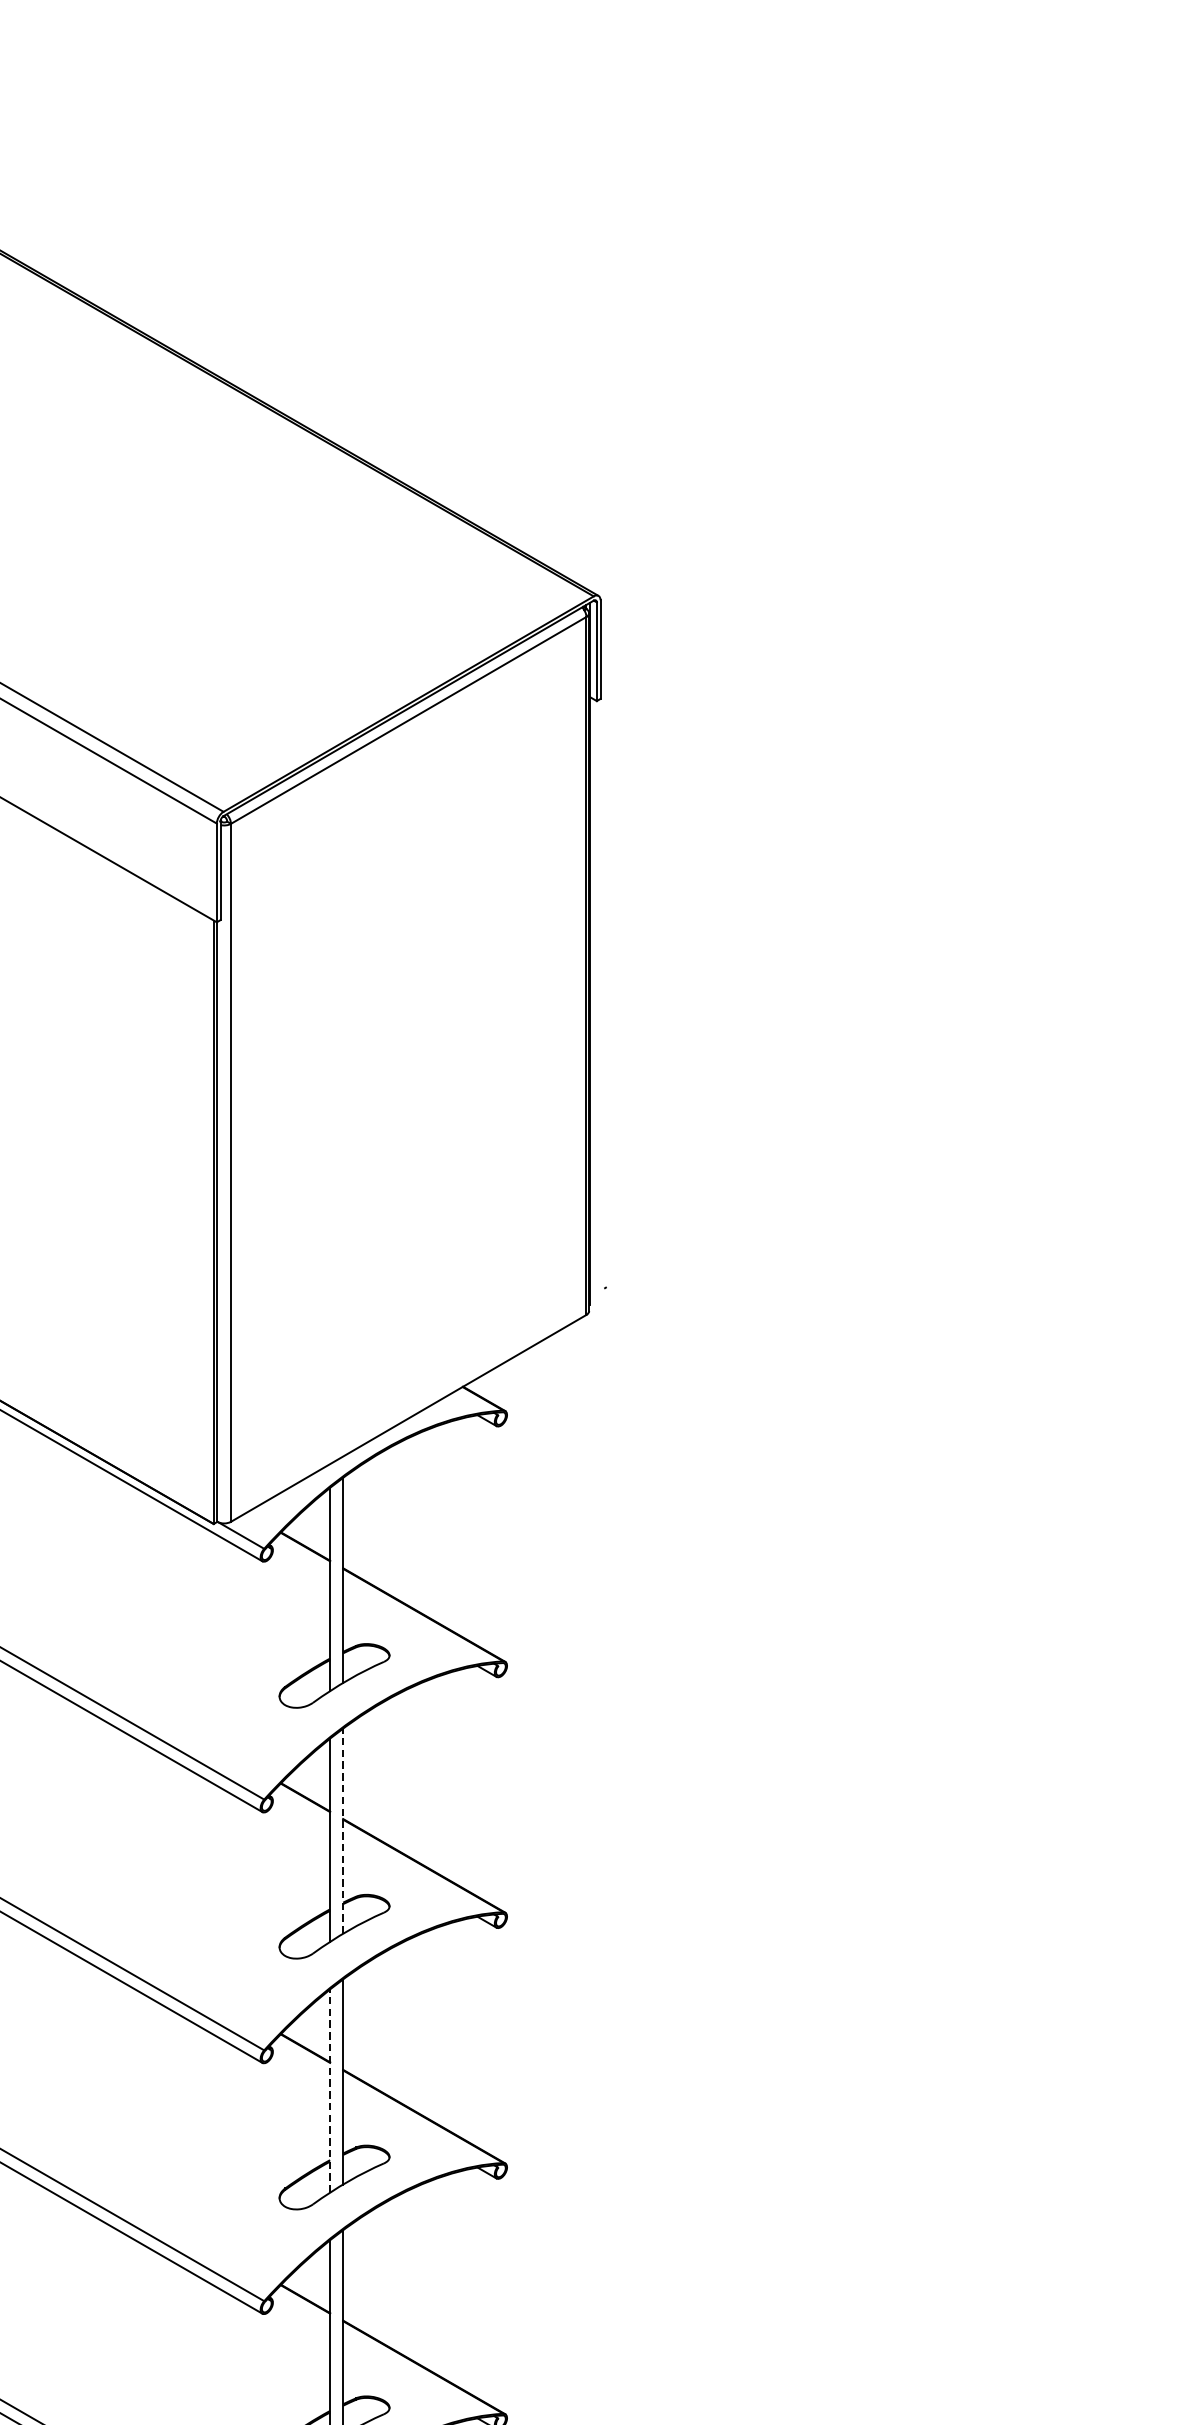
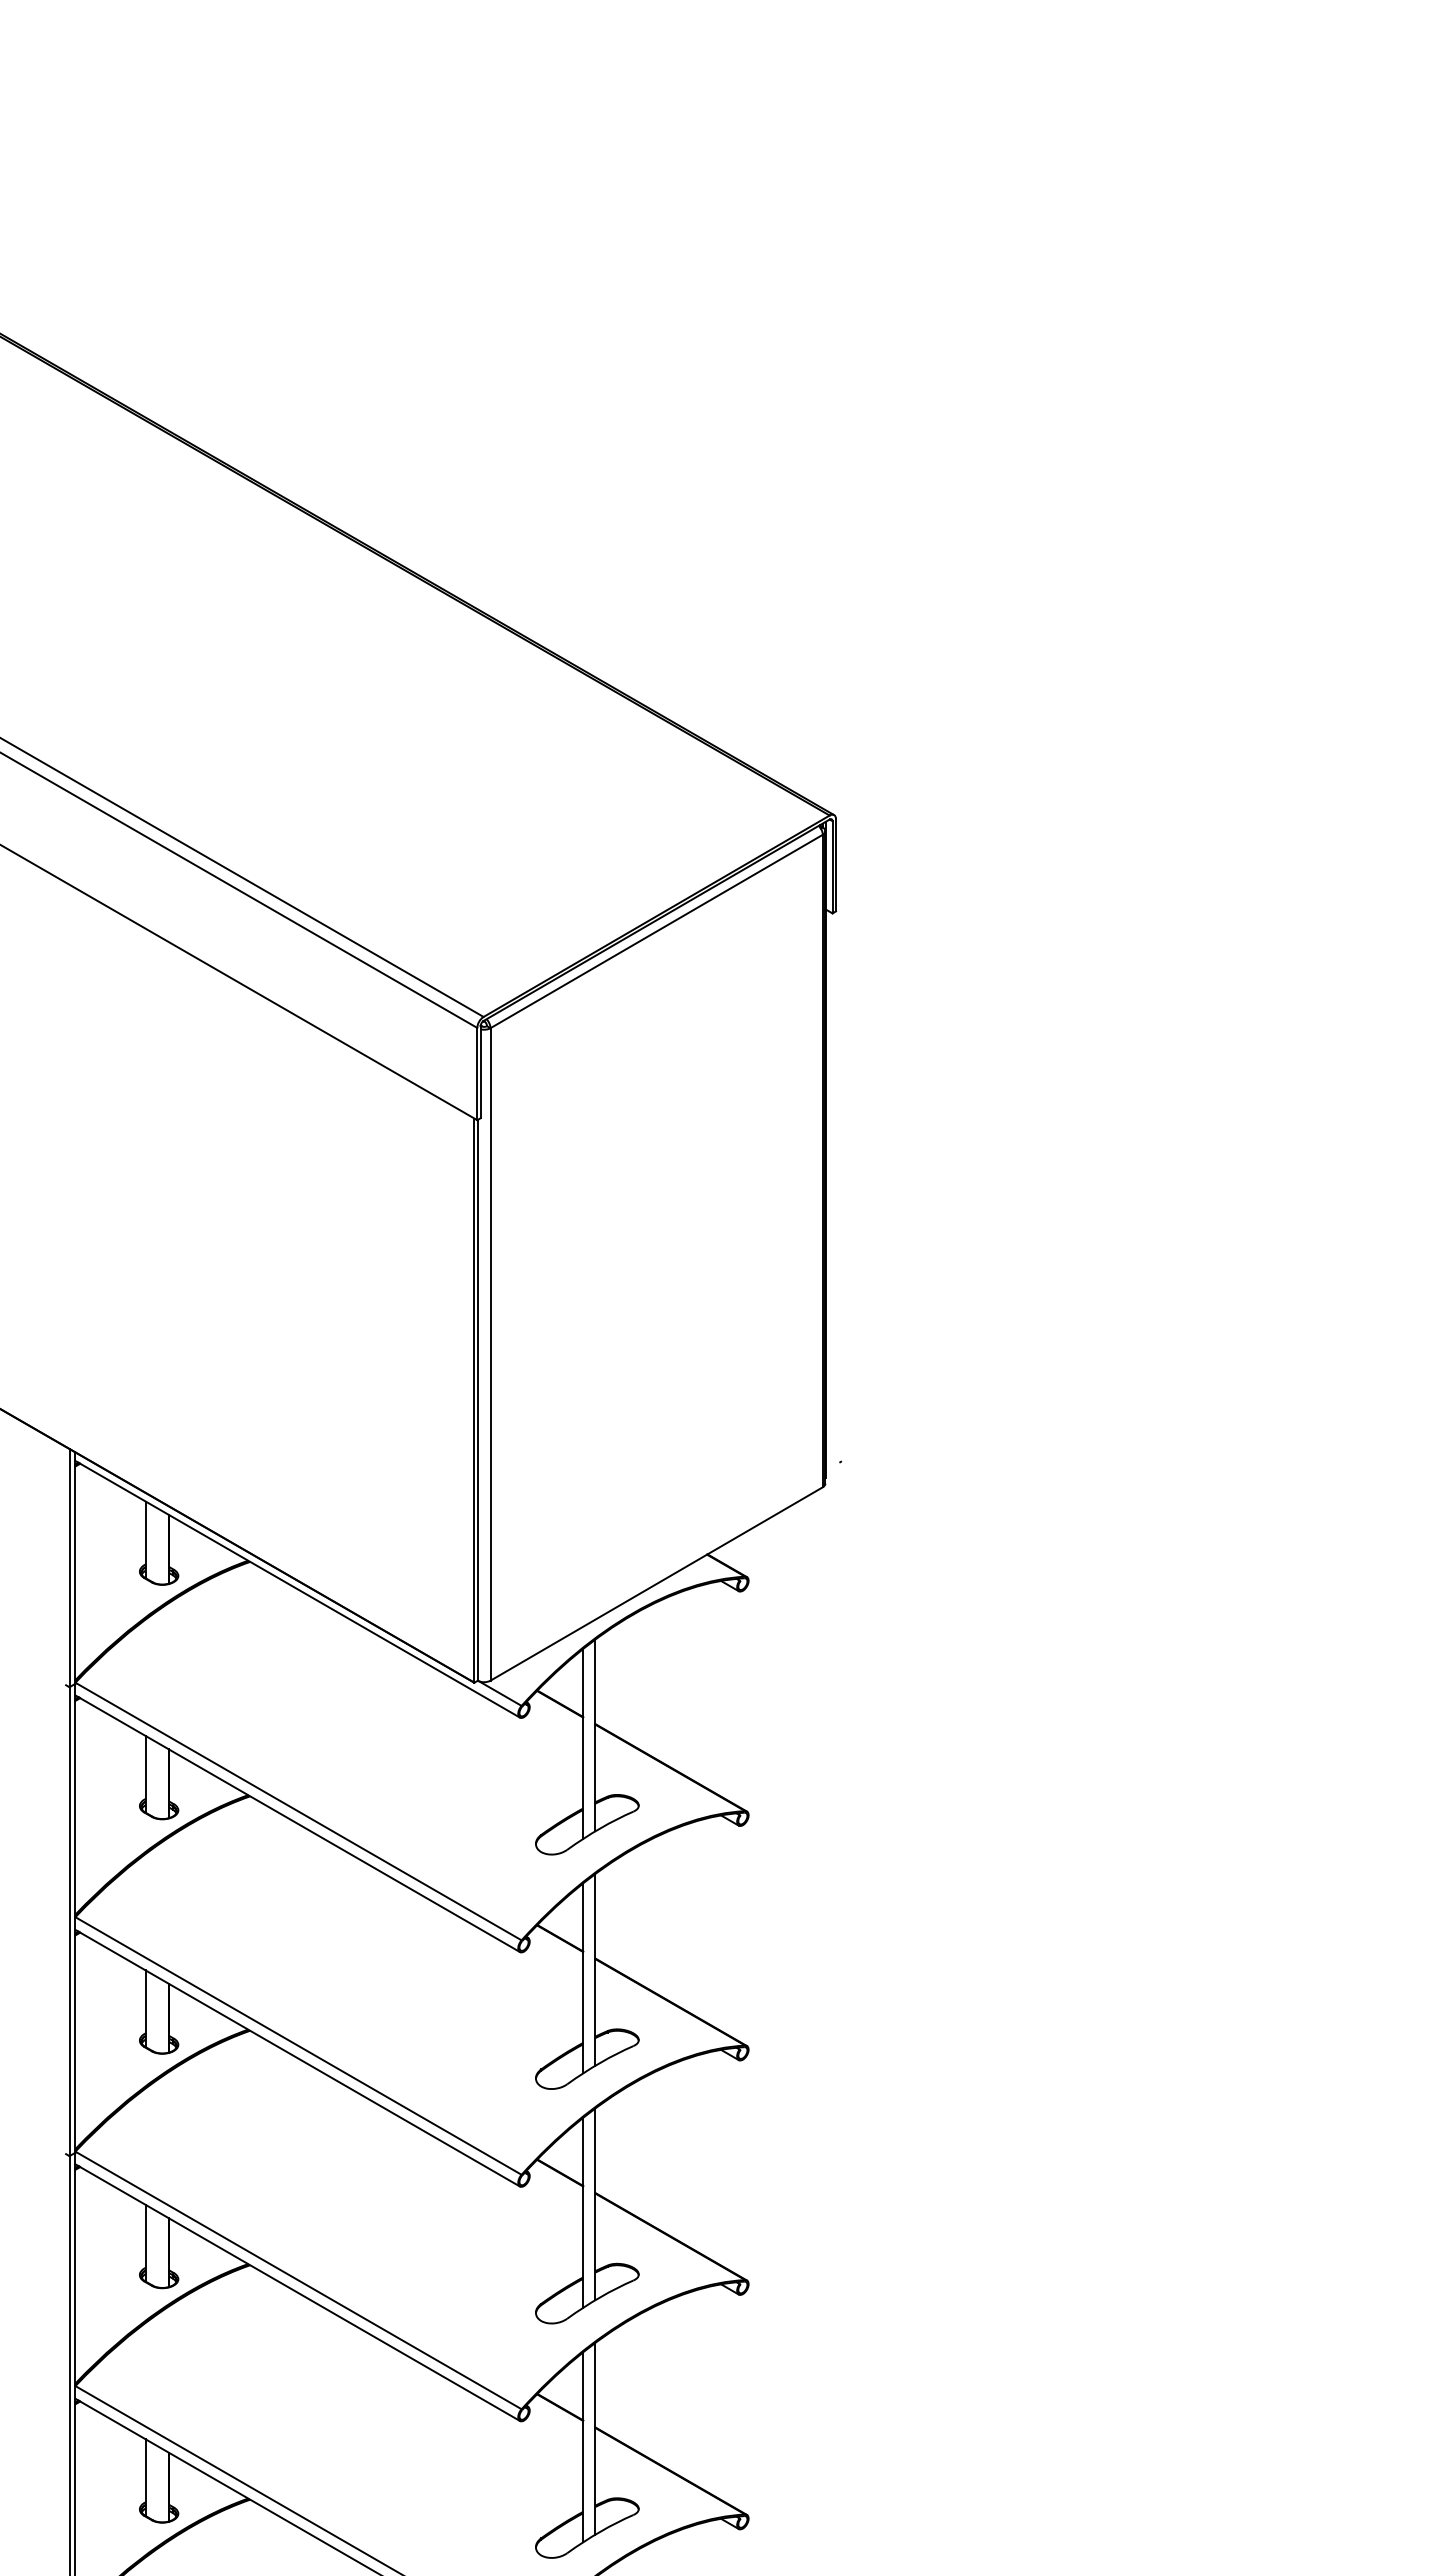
line: (343, 1830) -> (595, 1969), dashed -> solid
line: (330, 2090) -> (583, 2212), dashed -> solid

